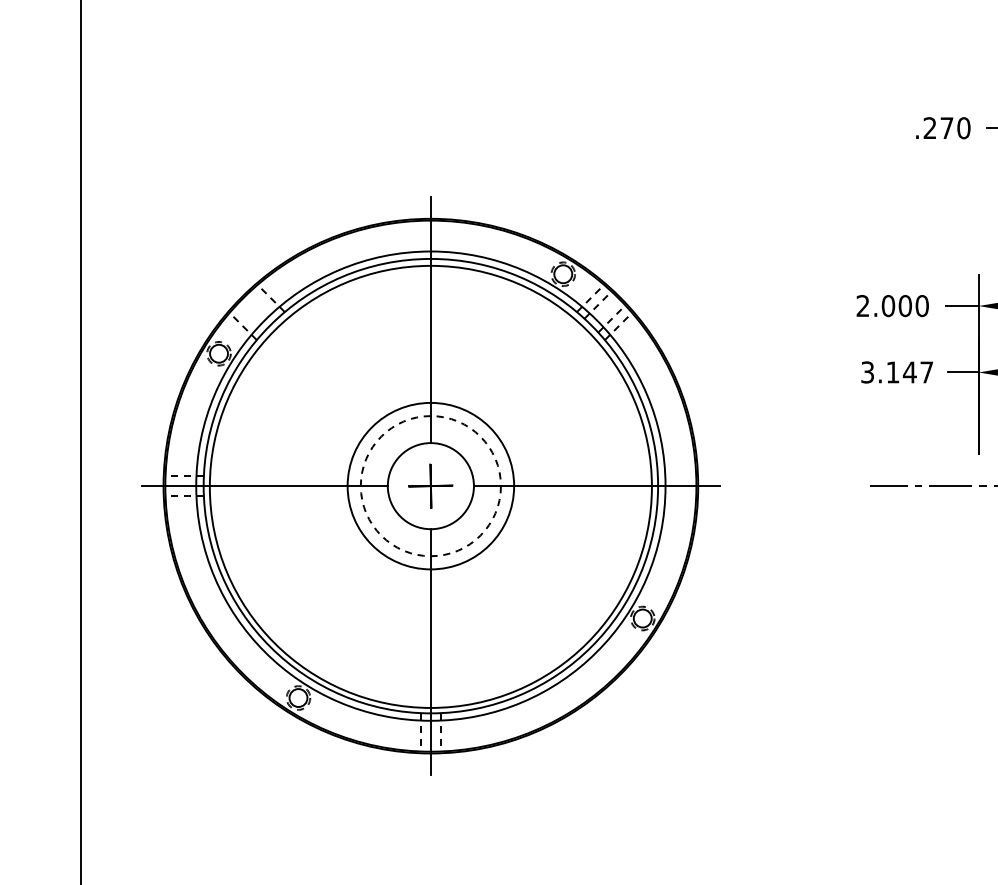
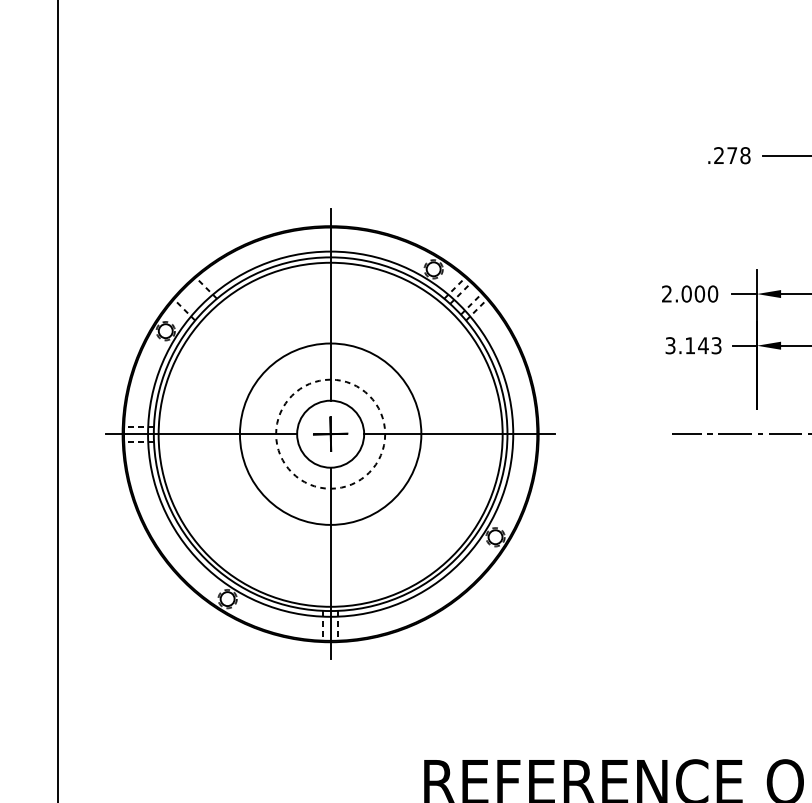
text: (963, 128) -> (745, 155), .270 -> .278
text: (926, 372) -> (716, 345), 3.147 -> 3.143
circle: (430, 486) -> (330, 434), size x1.4

